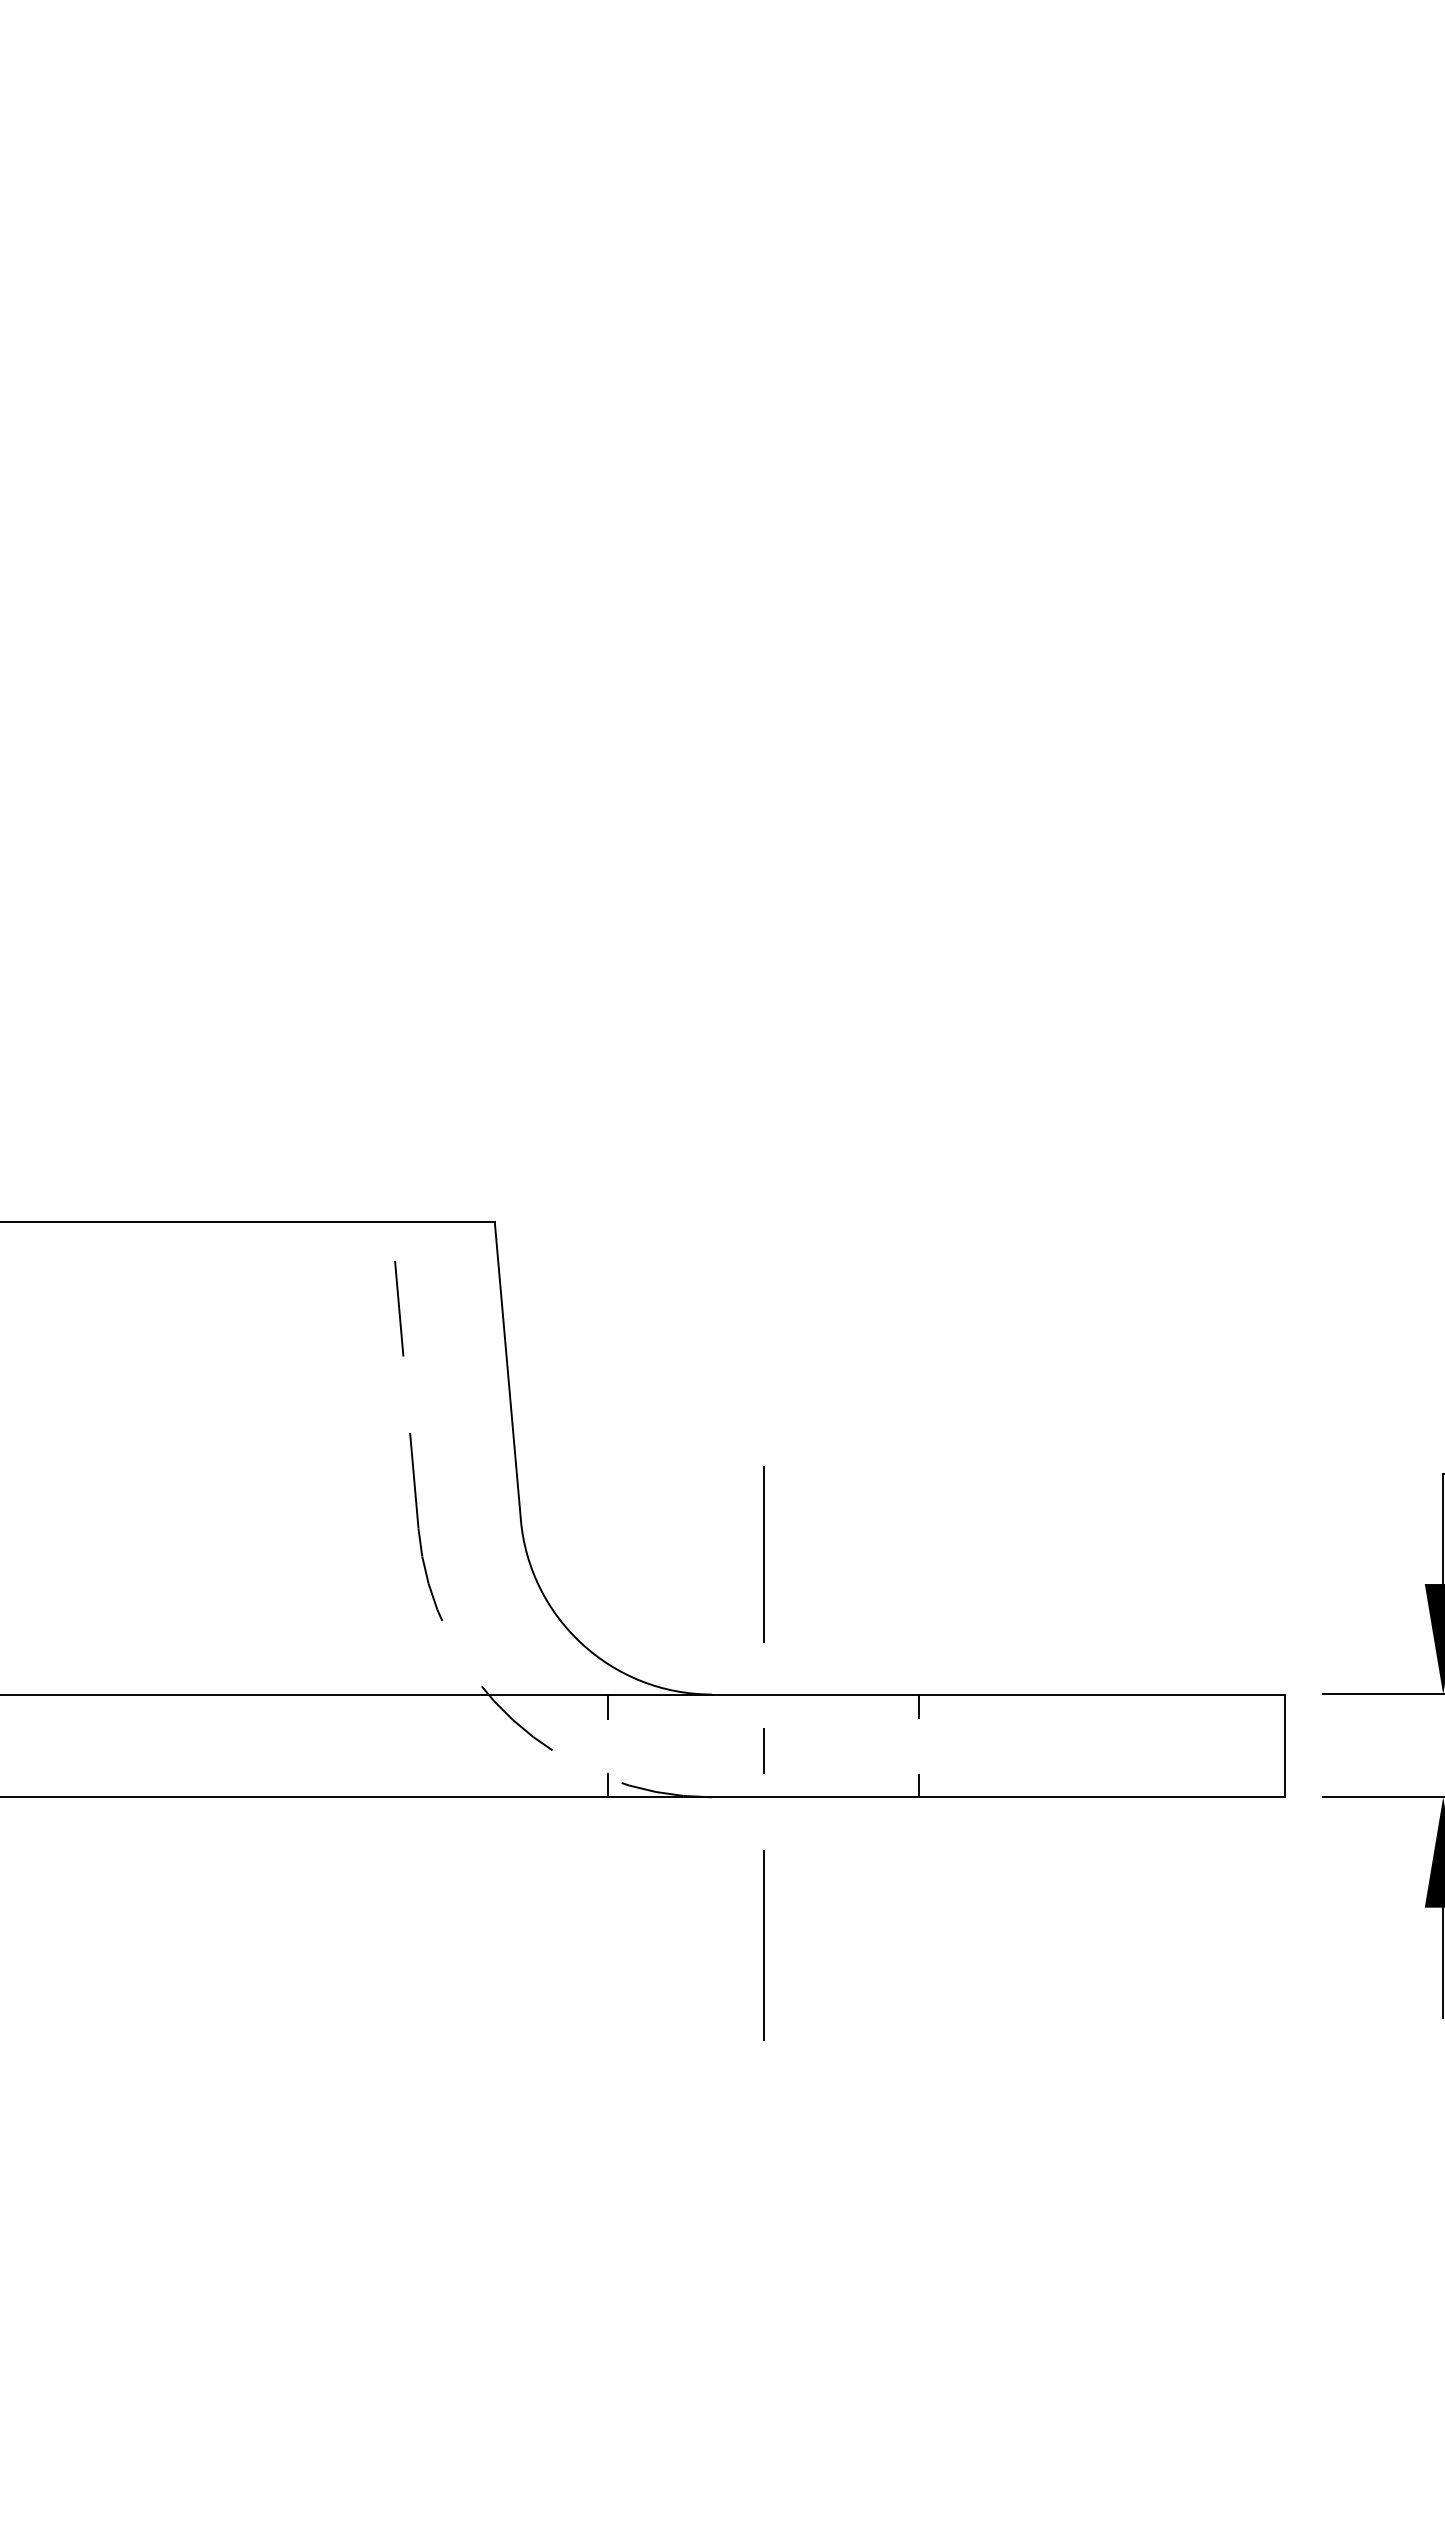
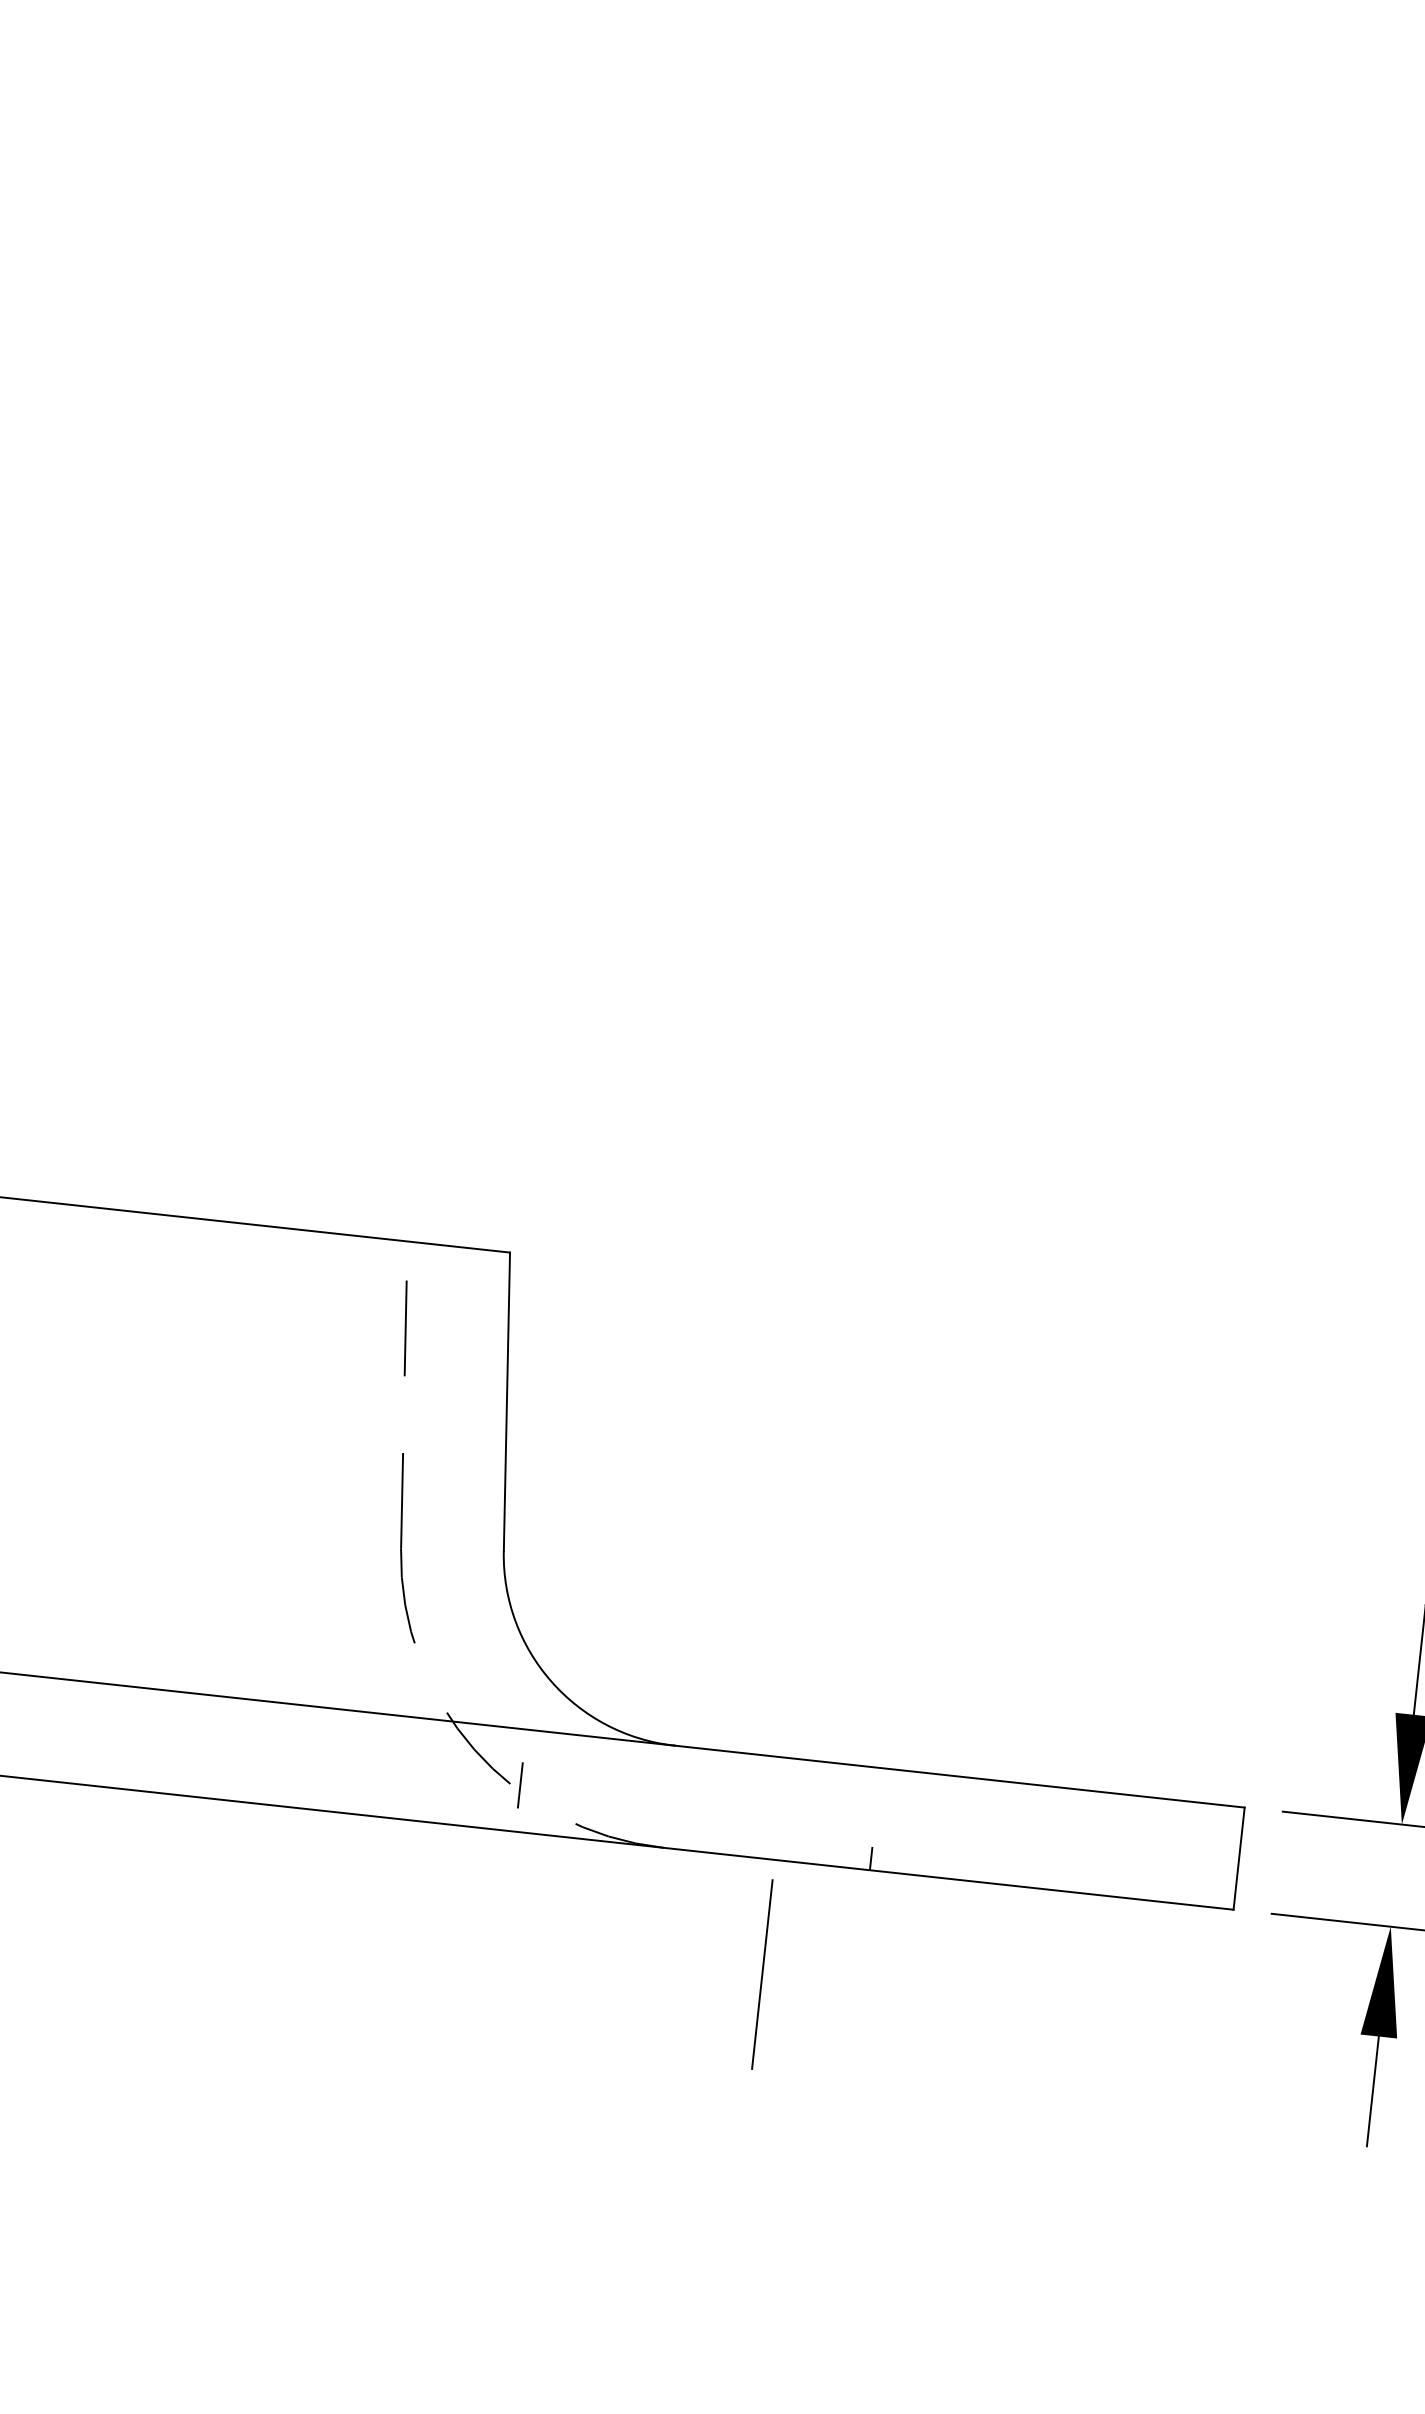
line: (763, 1554) -> (741, 1612), removed
line: (919, 1706) -> (879, 1779), removed
line: (607, 1707) -> (569, 1747), removed
line: (763, 1750) -> (520, 1785), moved
line: (607, 1784) -> (561, 1823), removed
line: (763, 1945) -> (762, 1974), moved

